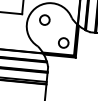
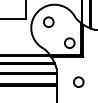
circle: (68, 81) -> (78, 81), added

